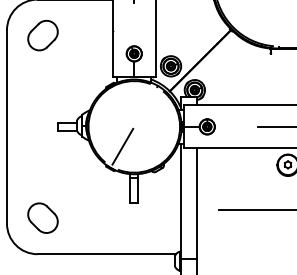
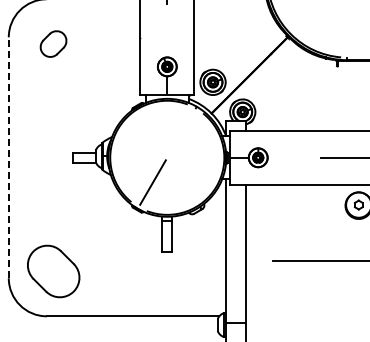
part: (42, 35) -> (53, 43), size x0.7
line: (6, 126) -> (8, 157), solid -> dashed
part: (42, 218) -> (53, 271), size x1.4

